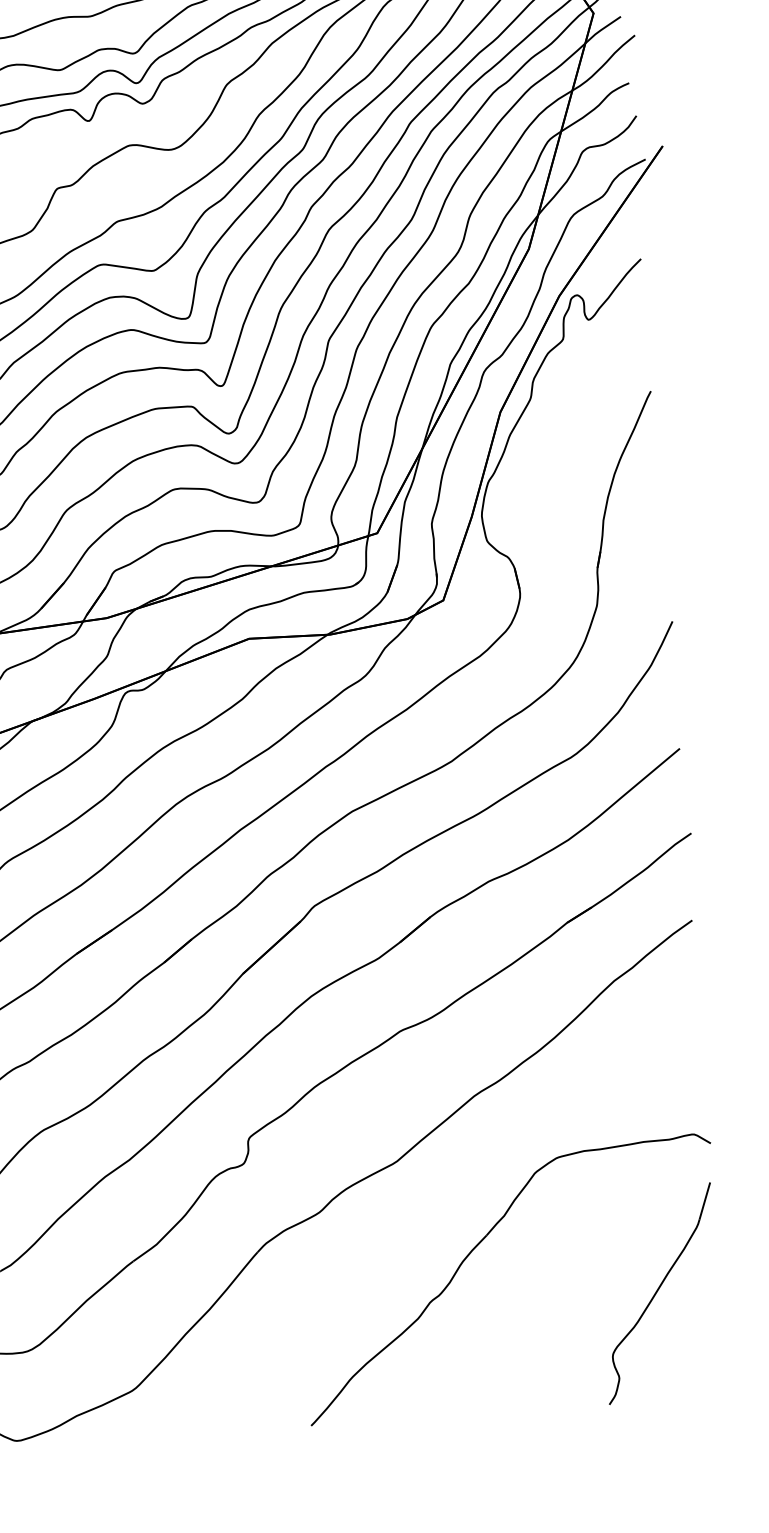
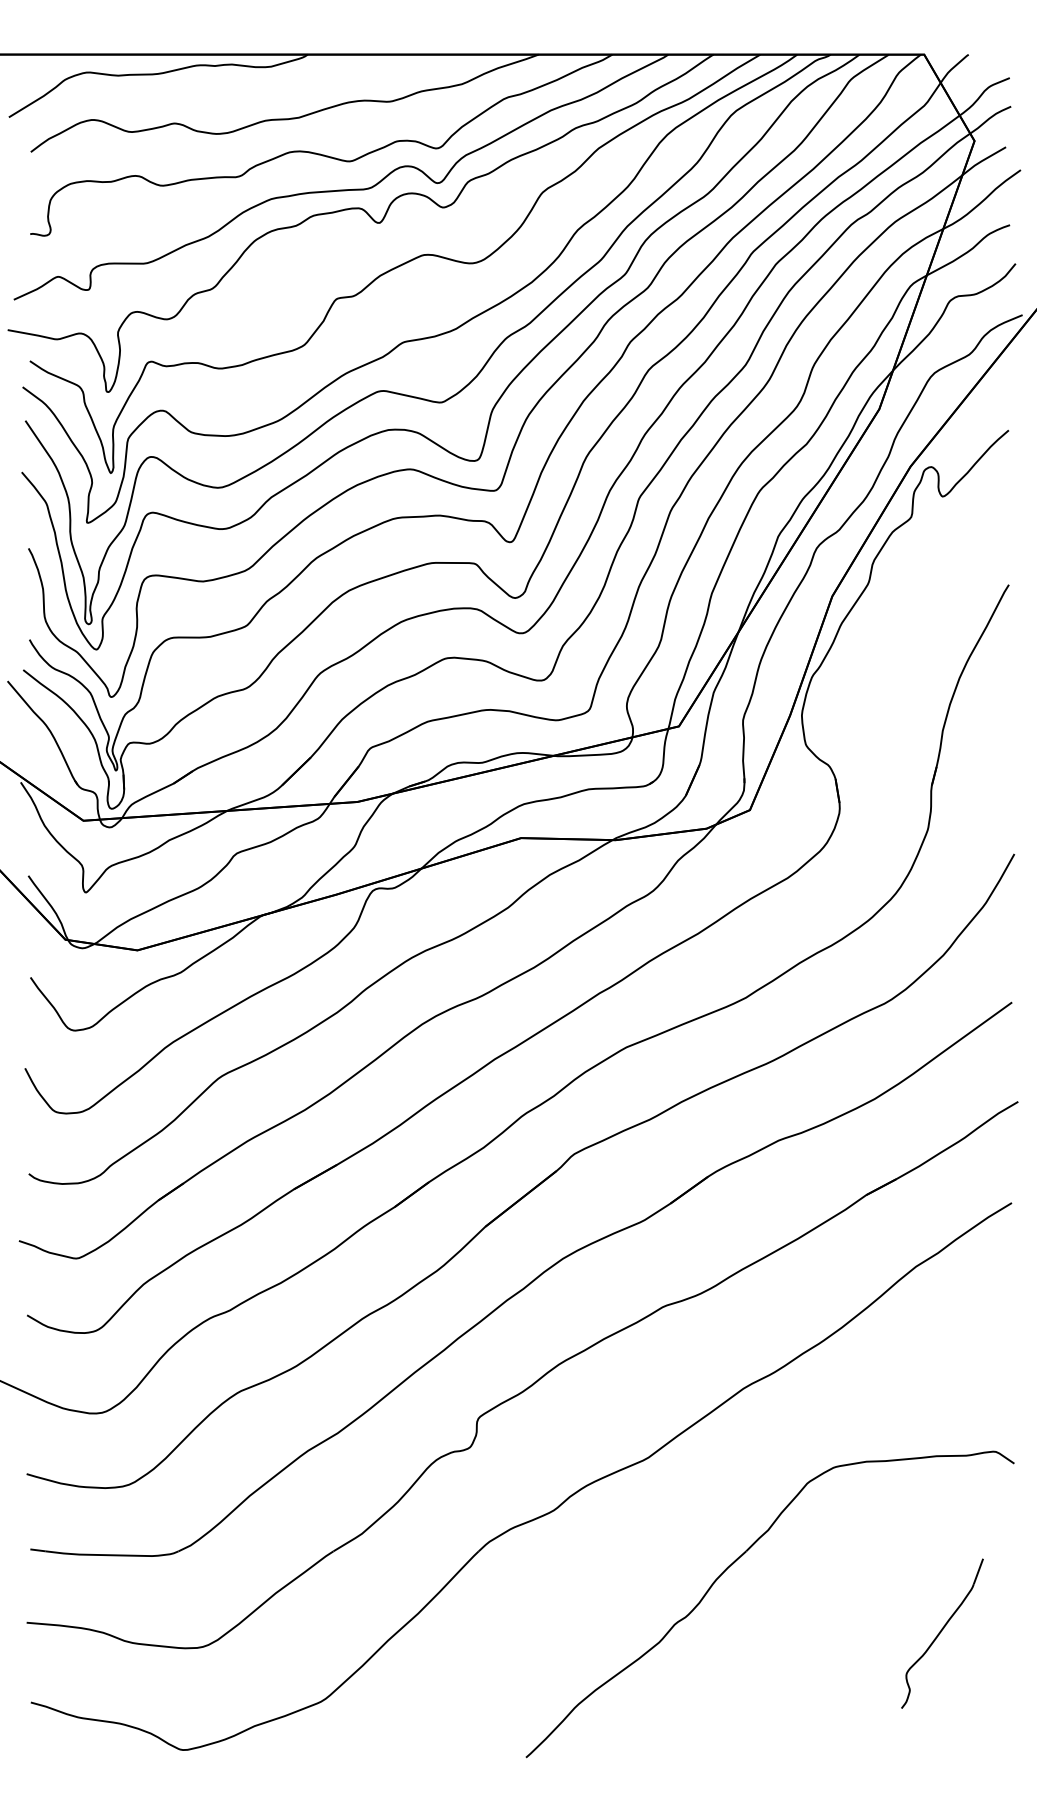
part: (659, 1293) -> (942, 1633), size x0.6

